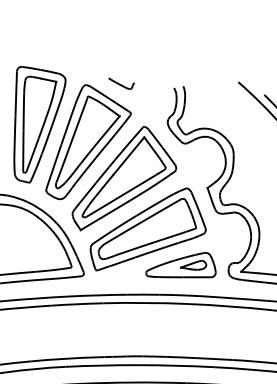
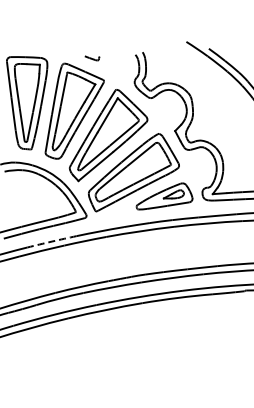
part: (121, 84) -> (92, 58), size x0.7
arc: (37, 298) -> (52, 241), solid -> dashed

